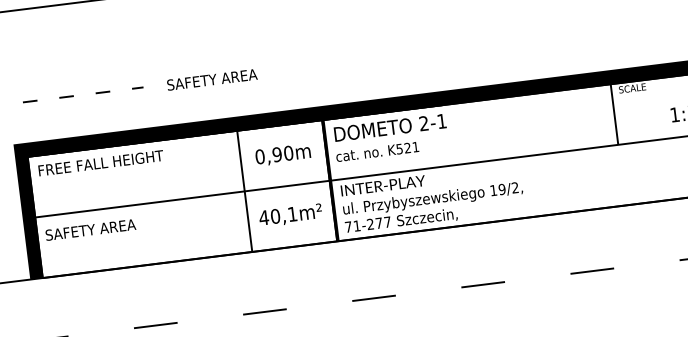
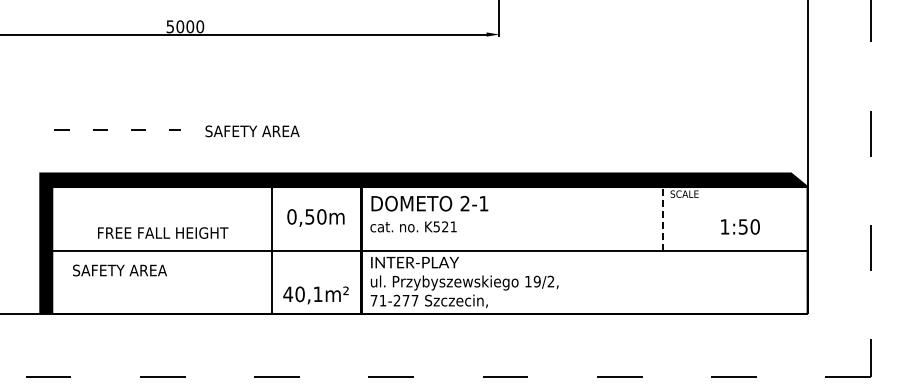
line: (614, 114) -> (662, 218), solid -> dashed
text: (276, 154) -> (309, 216), 0,90m -> 0,50m
text: (101, 162) -> (163, 232), moved
text: (290, 215) -> (315, 295), moved
text: (90, 229) -> (119, 270), moved

